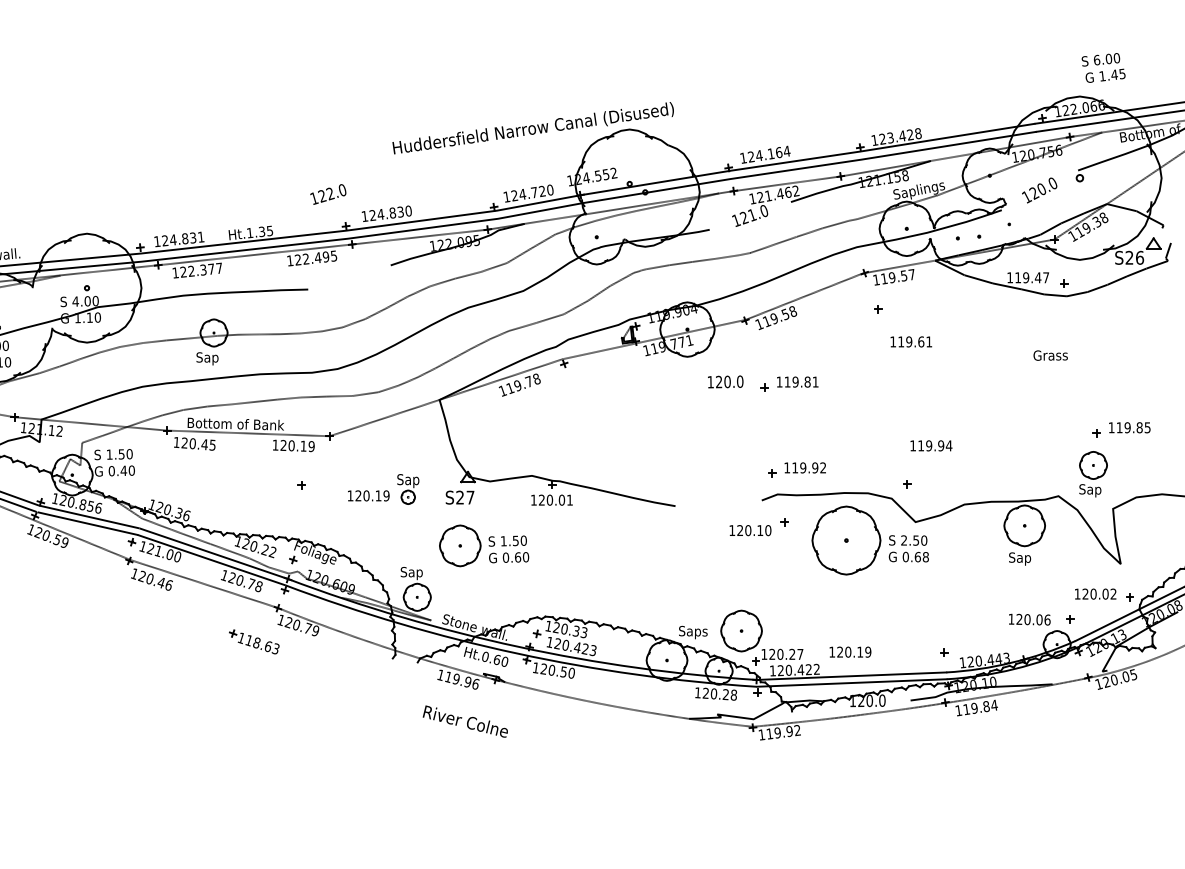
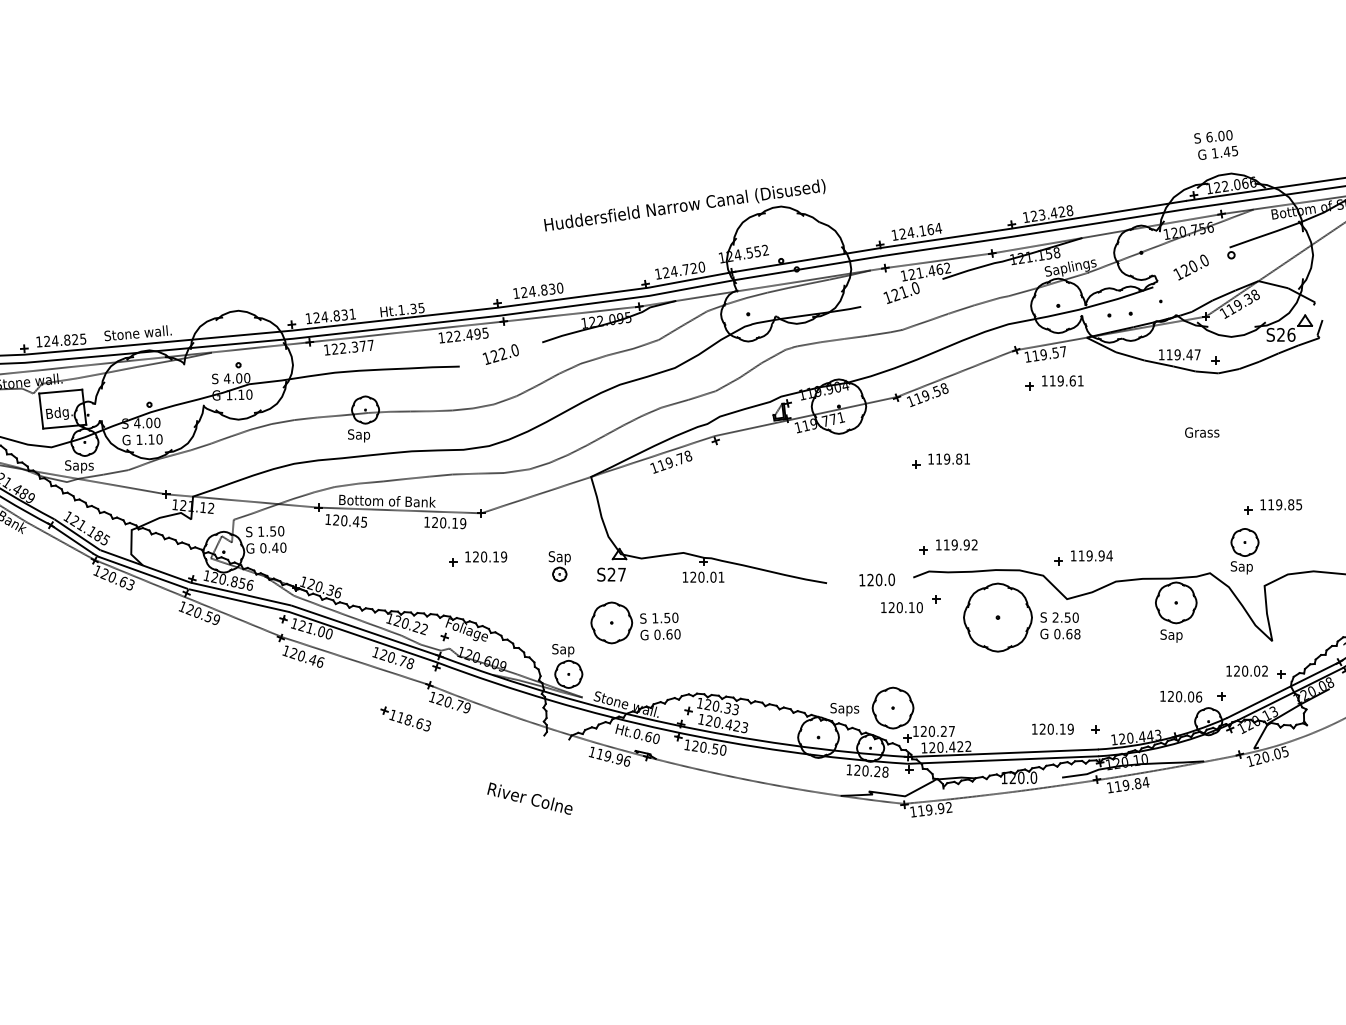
text: (1103, 67) -> (1216, 144), moved
text: (327, 194) -> (500, 354), moved
text: (910, 341) -> (1062, 380), moved
text: (724, 381) -> (876, 579), moved
text: (930, 445) -> (1091, 555), moved
text: (368, 495) -> (486, 556), moved
text: (849, 651) -> (1052, 728), moved
text: (464, 721) -> (529, 798), moved

